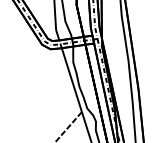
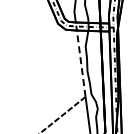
line: (71, 79) -> (80, 63), solid -> dashed

